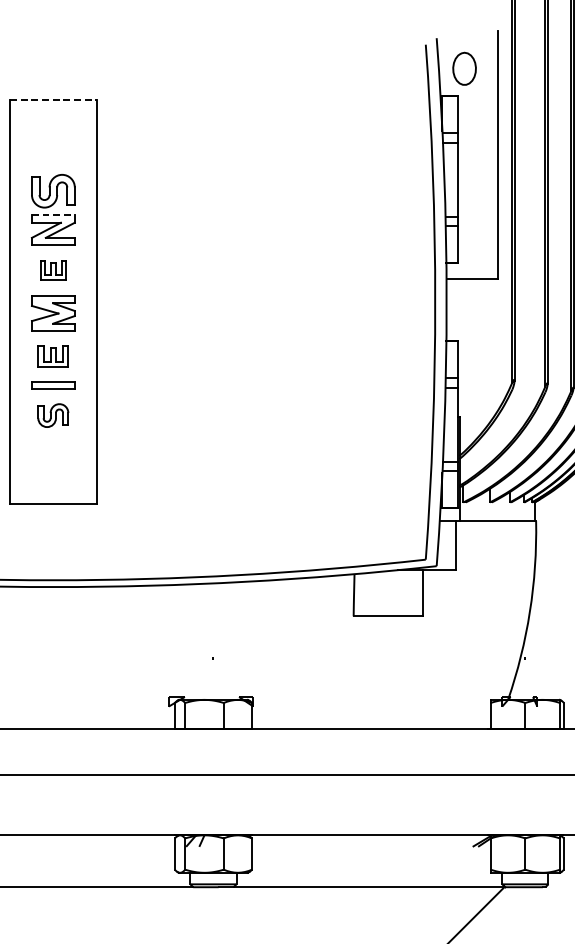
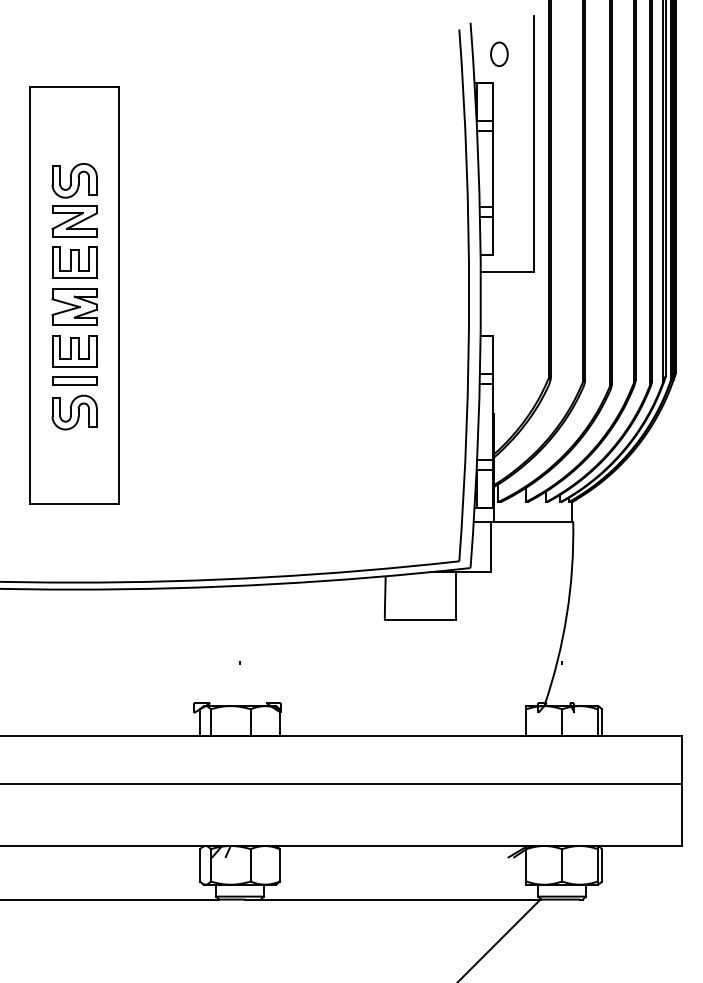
part: (464, 67) -> (499, 53), size x0.71
line: (53, 100) -> (74, 87), dashed -> solid
line: (54, 215) -> (75, 205), dashed -> solid
part: (53, 270) -> (74, 262), size x1.67
part: (53, 356) -> (74, 351), size x1.43
part: (53, 415) -> (74, 412), size x1.43

